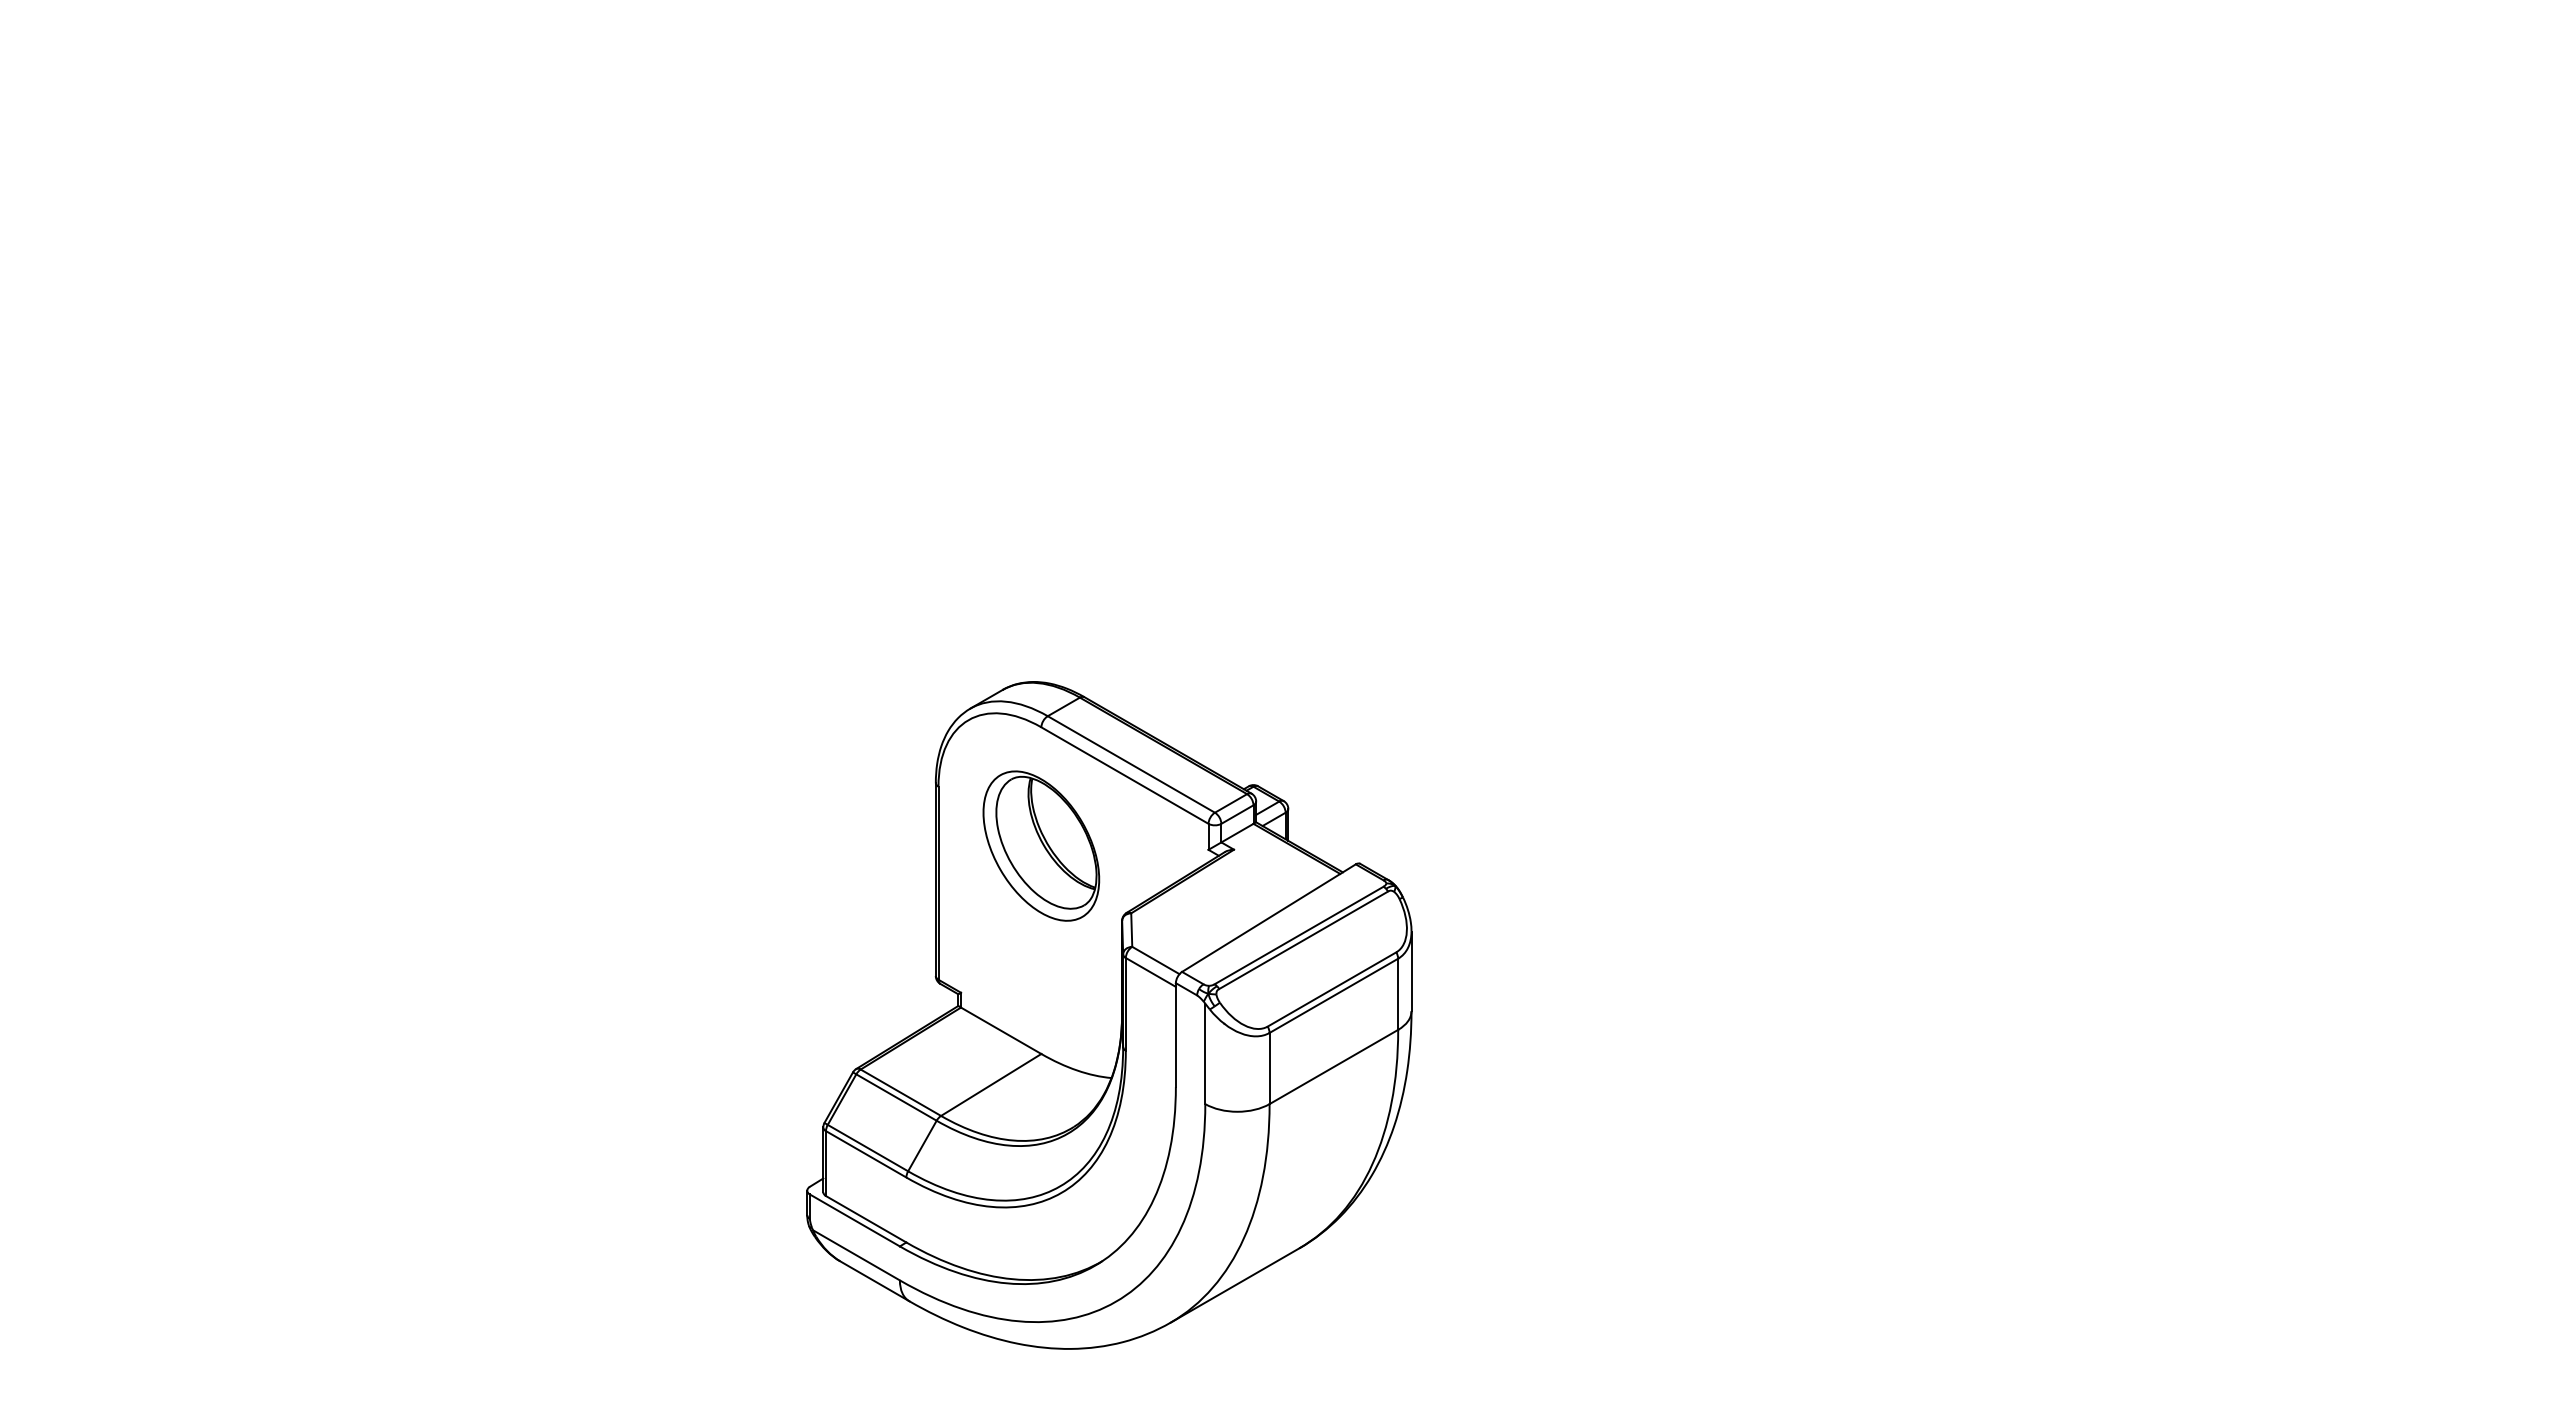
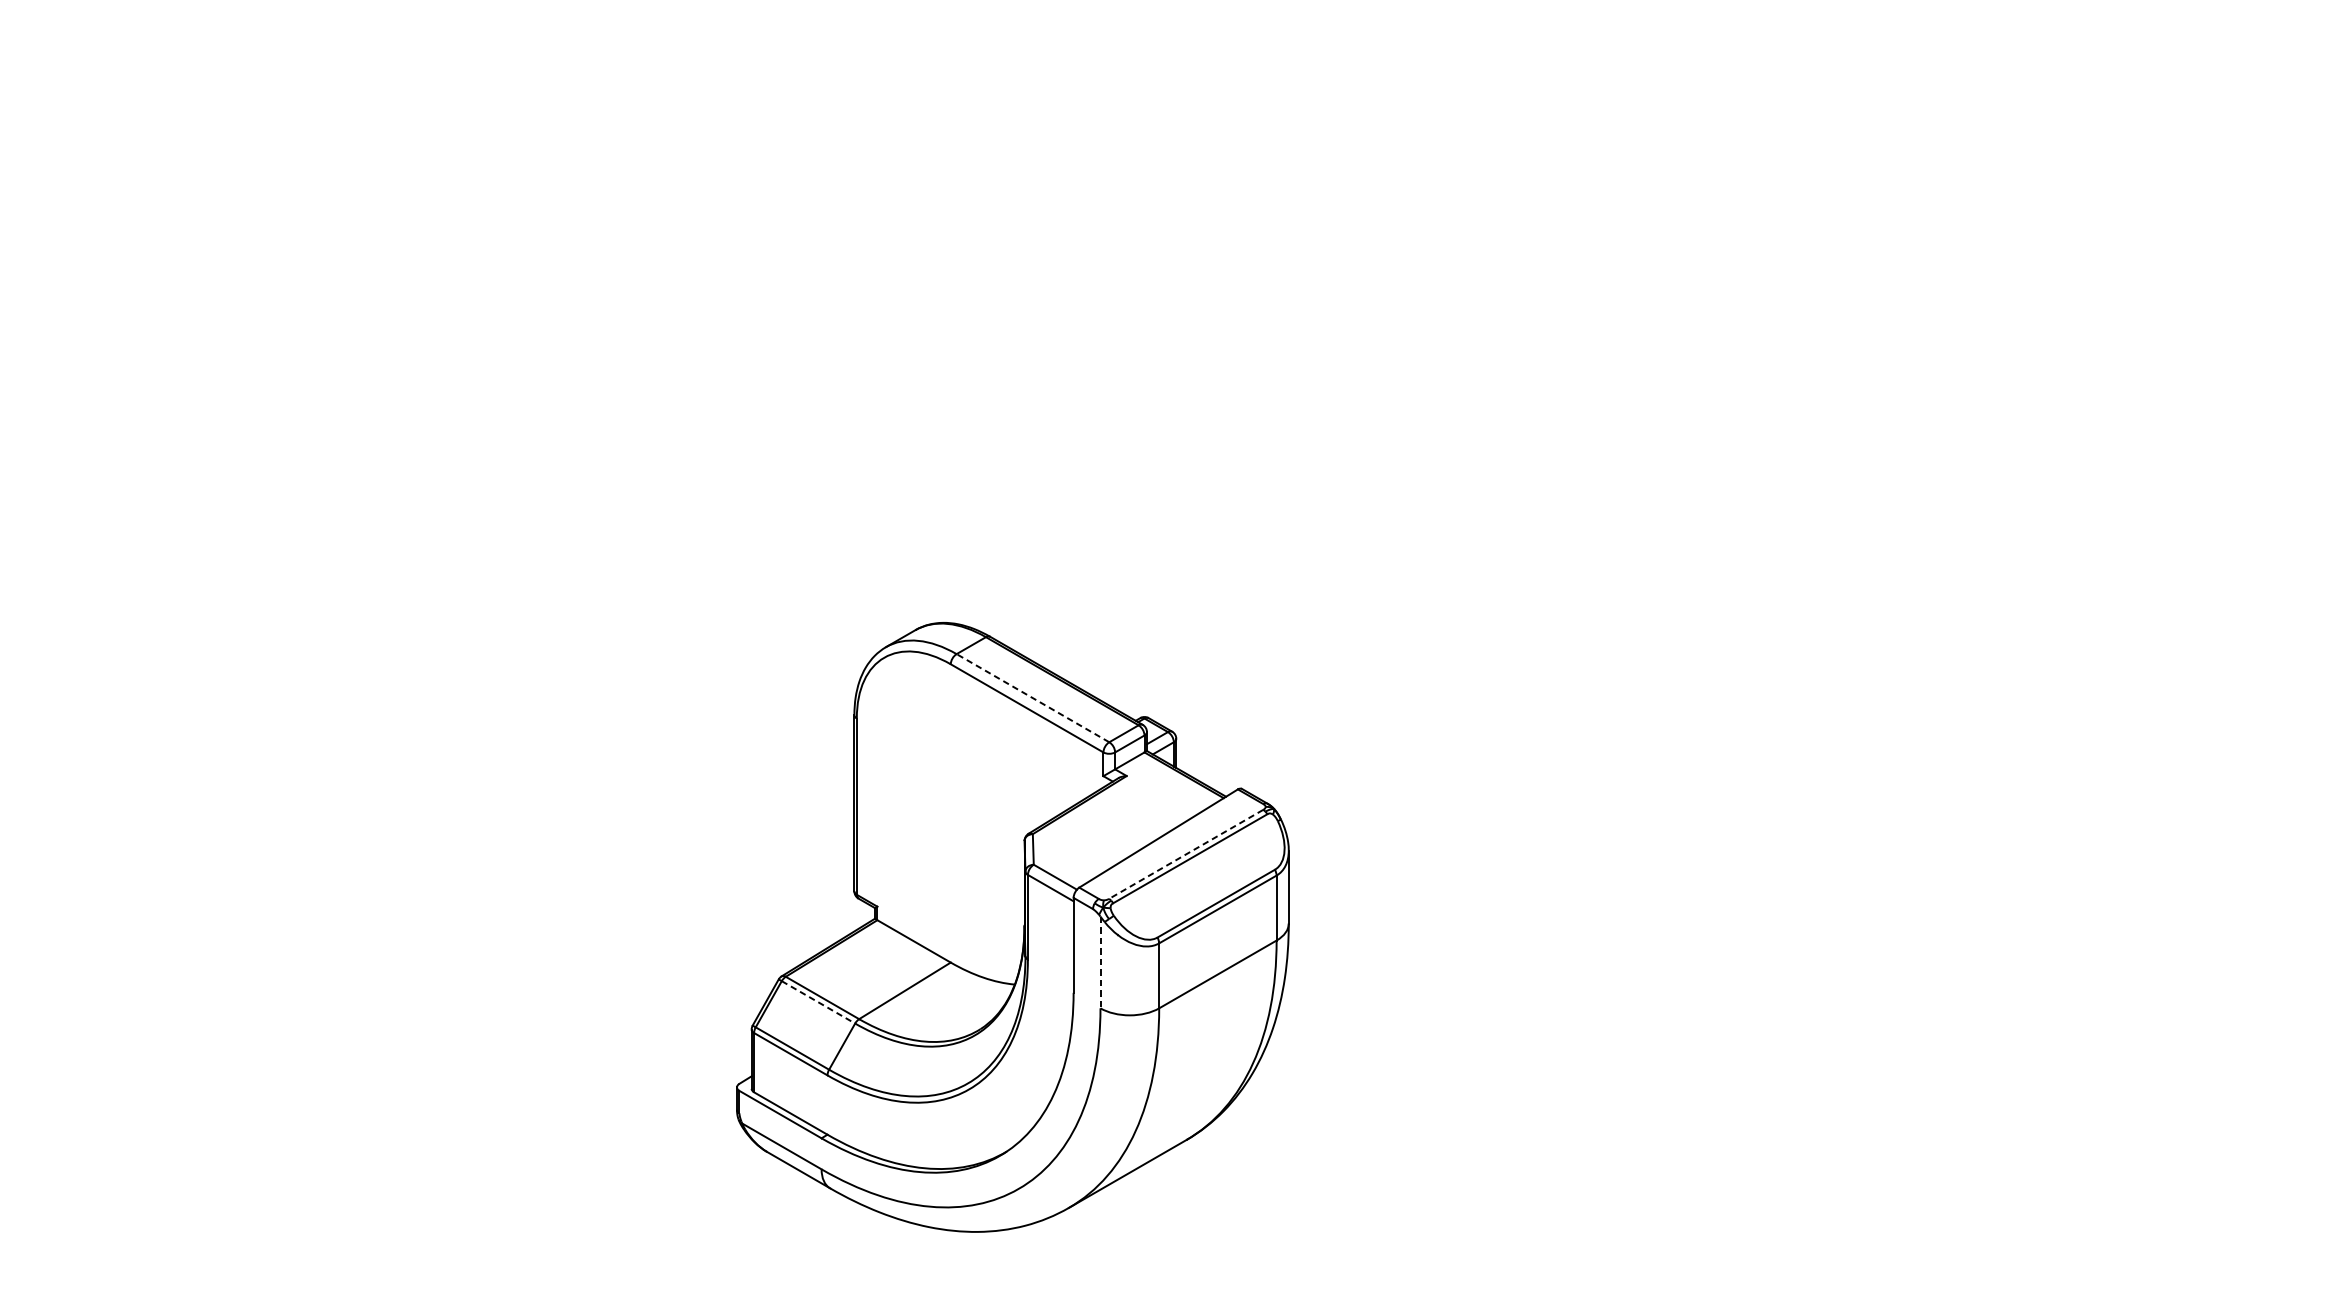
line: (1131, 764) -> (1033, 698), solid -> dashed
part: (1041, 845) -> (950, 772), removed
line: (1298, 935) -> (1185, 854), solid -> dashed
line: (1205, 1054) -> (1100, 963), solid -> dashed
line: (896, 1097) -> (818, 1002), solid -> dashed

